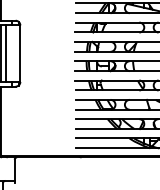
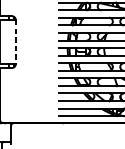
line: (6, 53) -> (4, 41), removed
line: (20, 54) -> (15, 42), solid -> dashed

